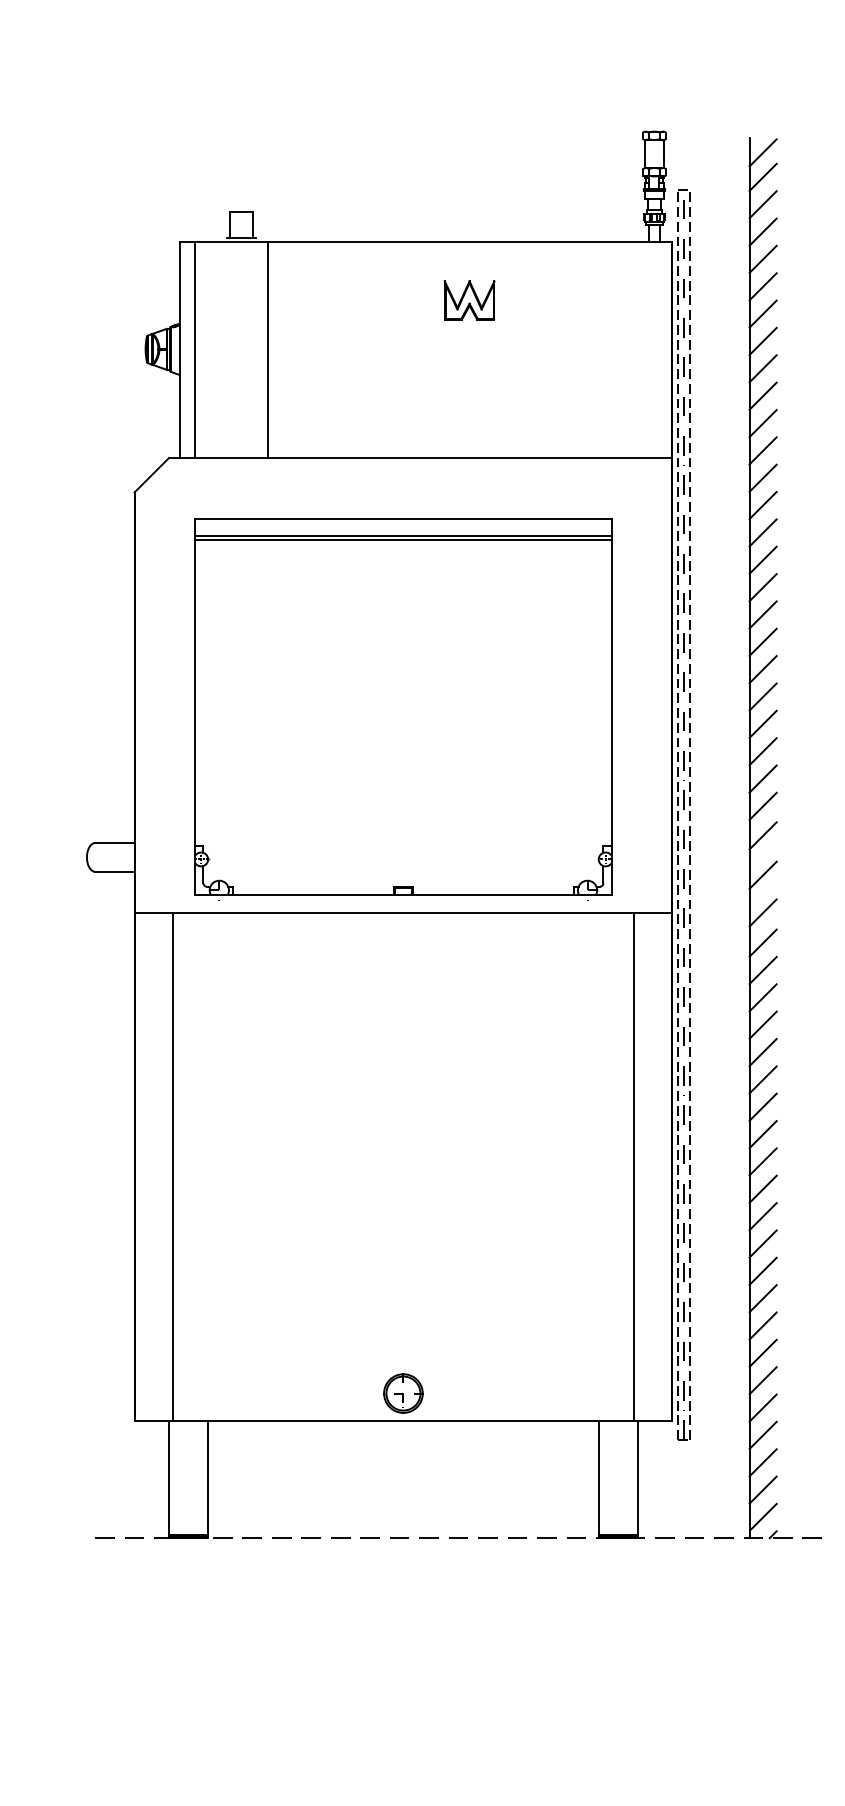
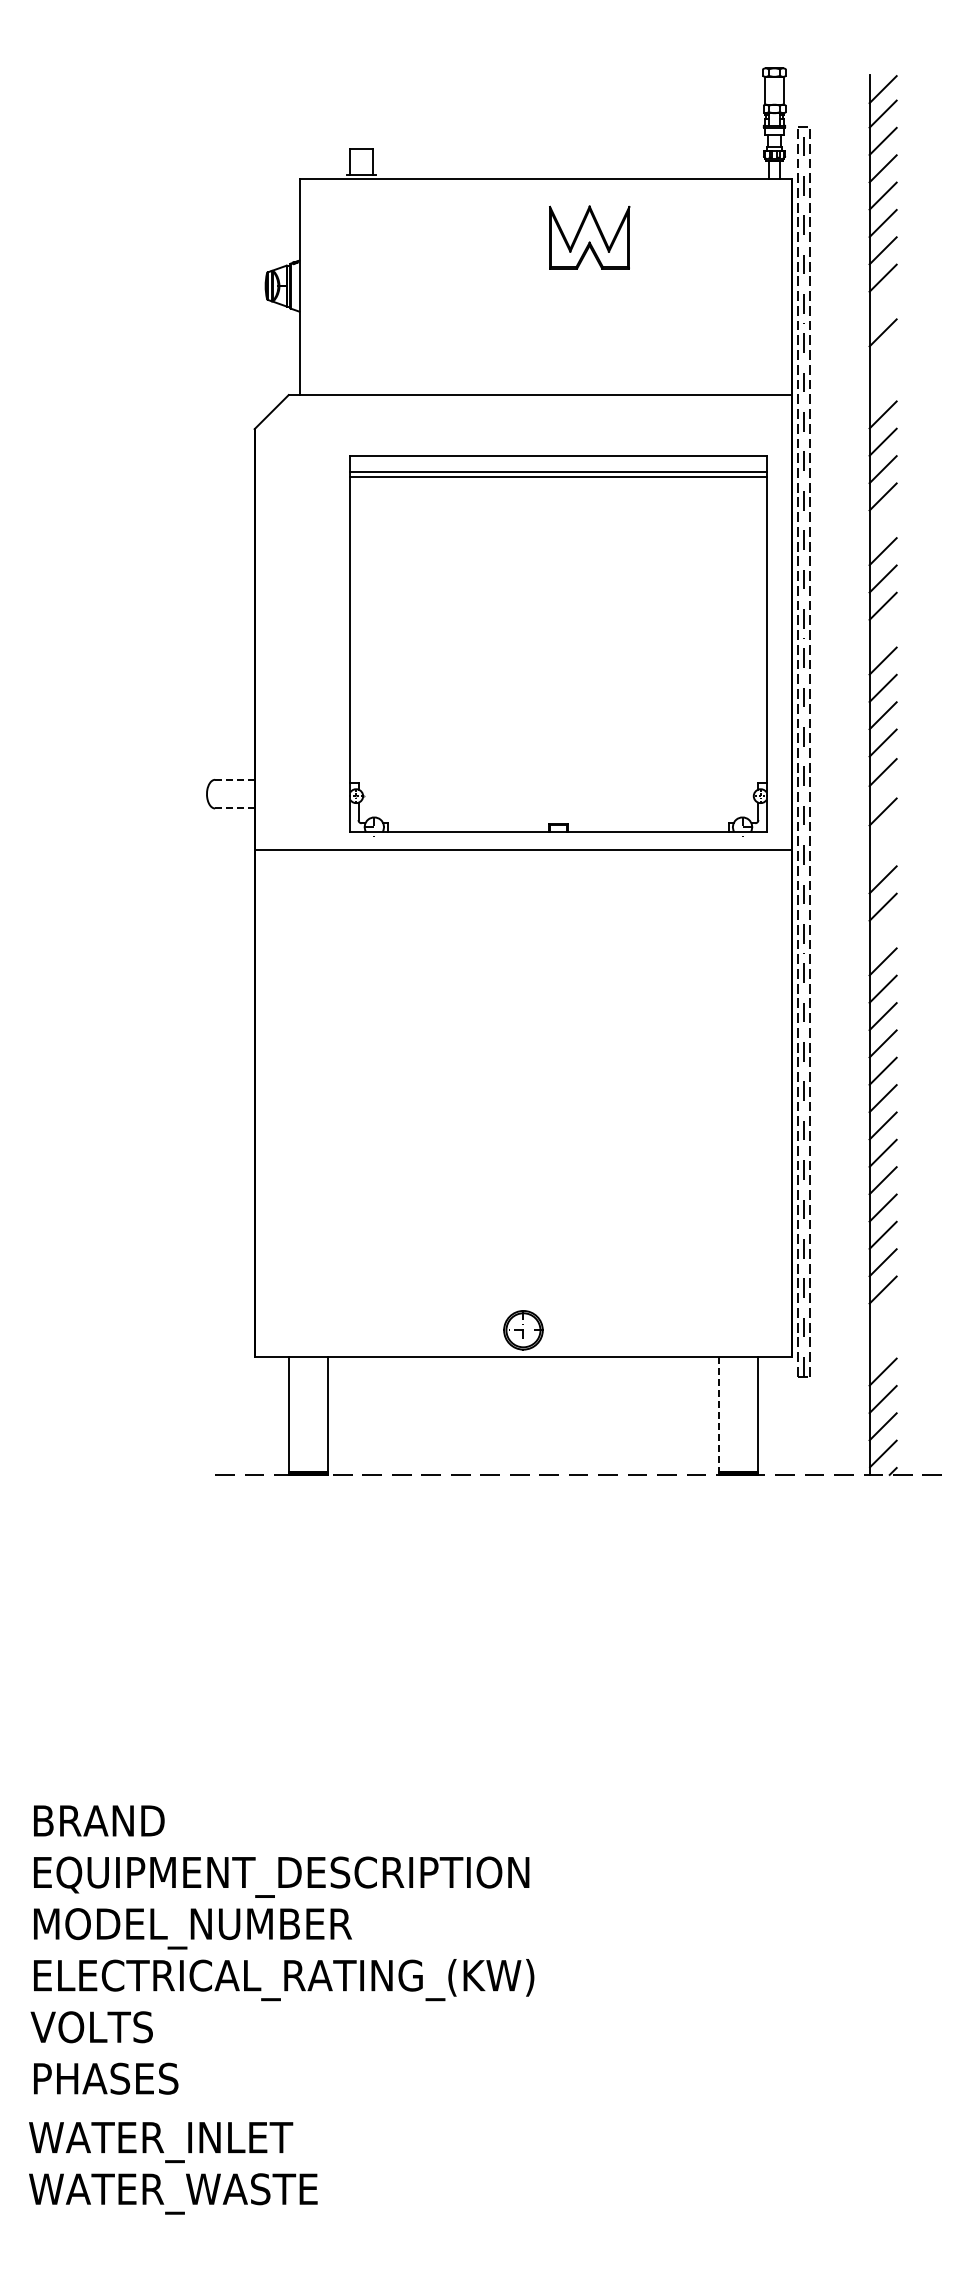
part: (469, 299) -> (589, 236), size x1.6
line: (194, 349) -> (314, 286), removed
line: (267, 349) -> (387, 286), removed
line: (762, 368) -> (882, 305), removed
line: (762, 422) -> (882, 359), removed
line: (762, 450) -> (882, 387), removed
line: (762, 586) -> (882, 523), removed
line: (762, 696) -> (882, 633), removed
part: (403, 708) -> (558, 645), moved
line: (114, 842) -> (234, 779), solid -> dashed
line: (114, 871) -> (234, 808), solid -> dashed
line: (762, 912) -> (882, 849), removed
line: (762, 997) -> (882, 934), removed
line: (172, 1166) -> (292, 1103), removed
line: (634, 1166) -> (754, 1103), removed
line: (762, 1380) -> (882, 1317), removed
line: (762, 1407) -> (882, 1344), removed
line: (599, 1479) -> (719, 1416), solid -> dashed

